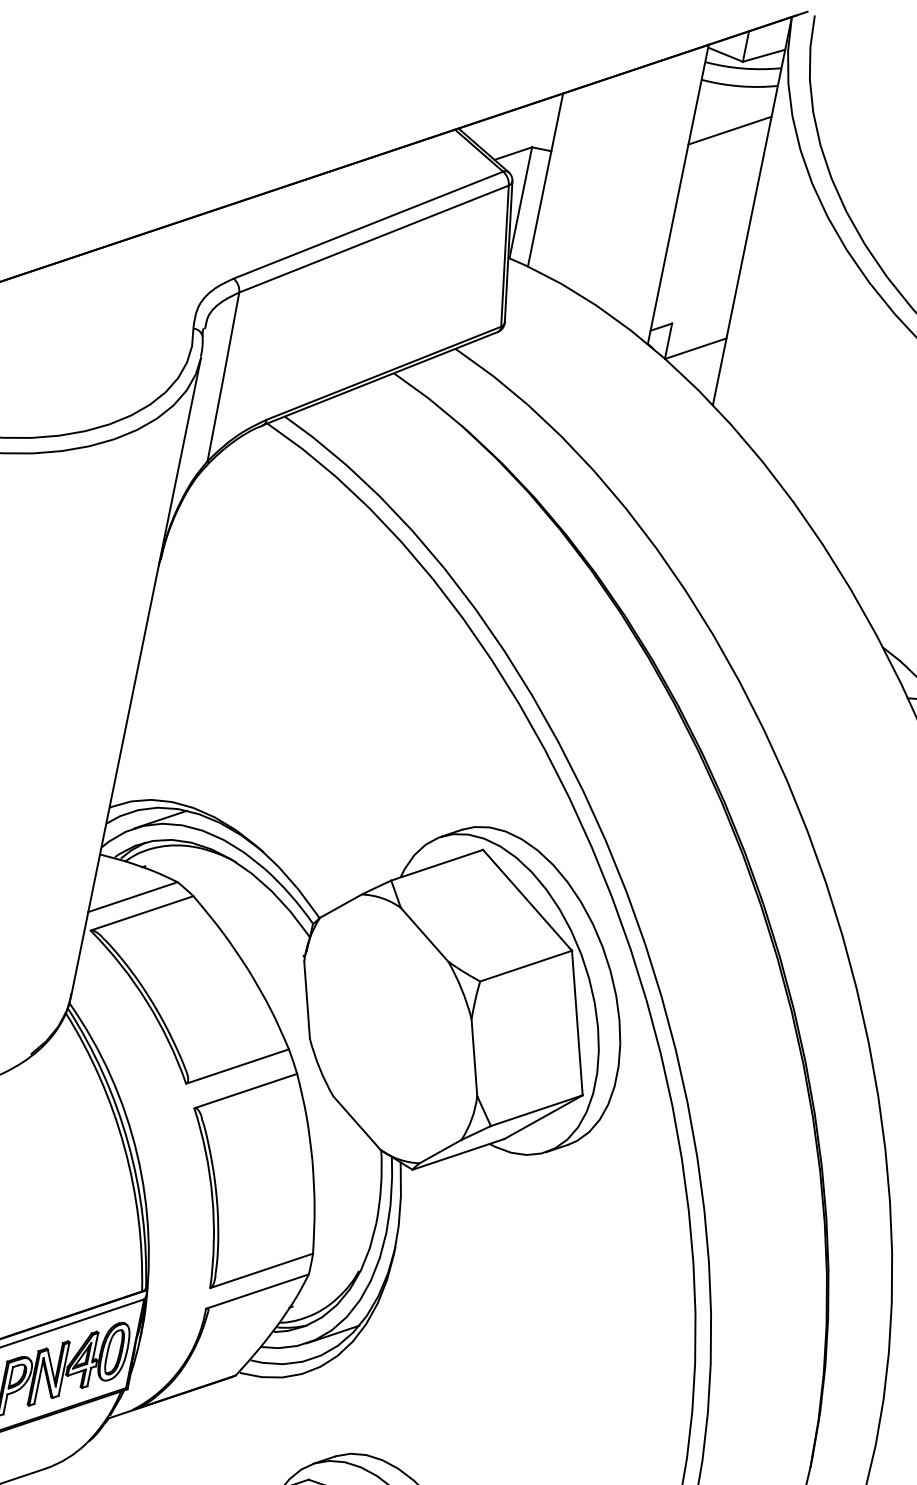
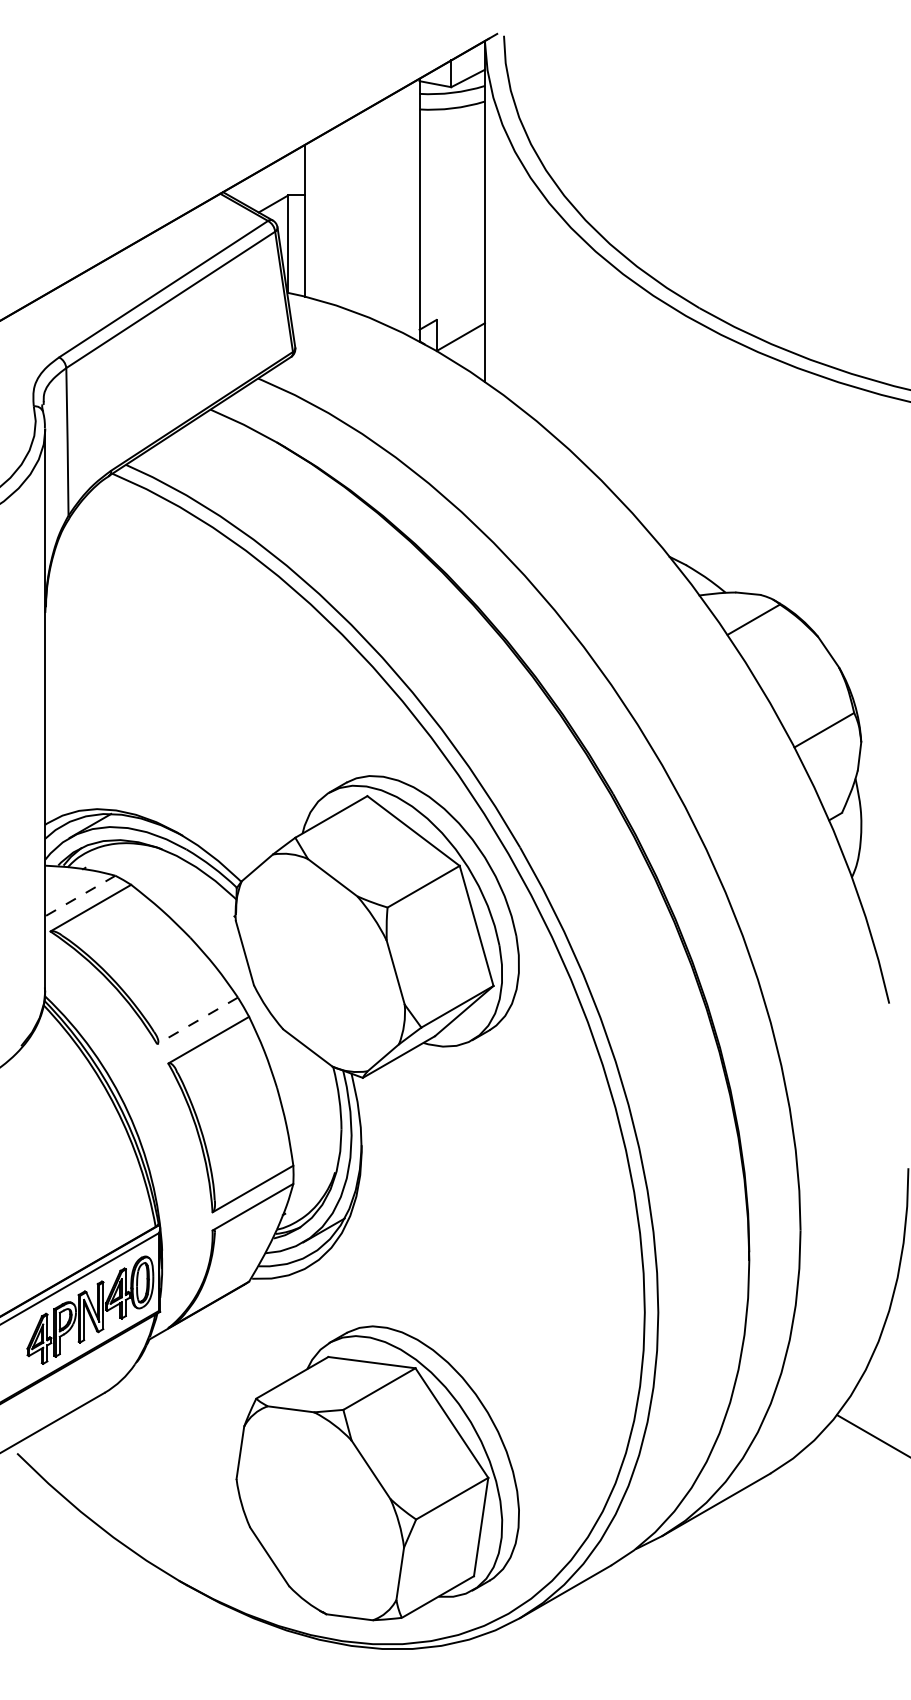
line: (729, 130) -> (451, 147), removed
line: (132, 897) -> (80, 896), solid -> dashed
line: (237, 1066) -> (197, 1020), solid -> dashed

